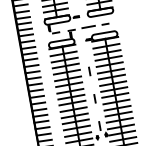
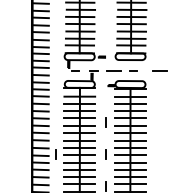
line: (127, 19) -> (159, 70), added
line: (51, 106) -> (55, 154), added

